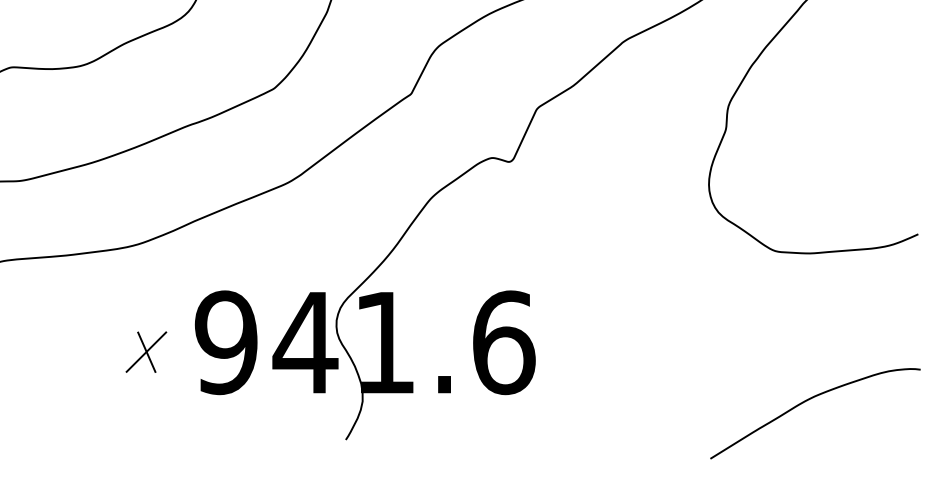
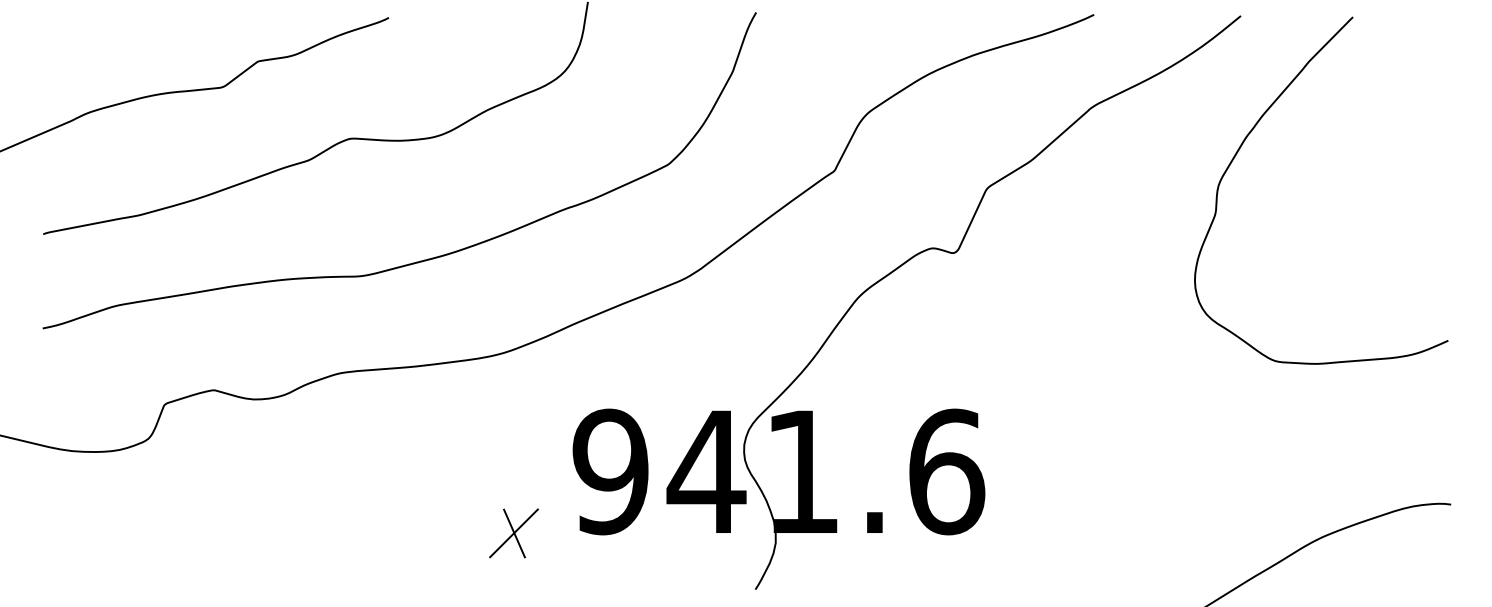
part: (145, 352) -> (513, 533), moved

